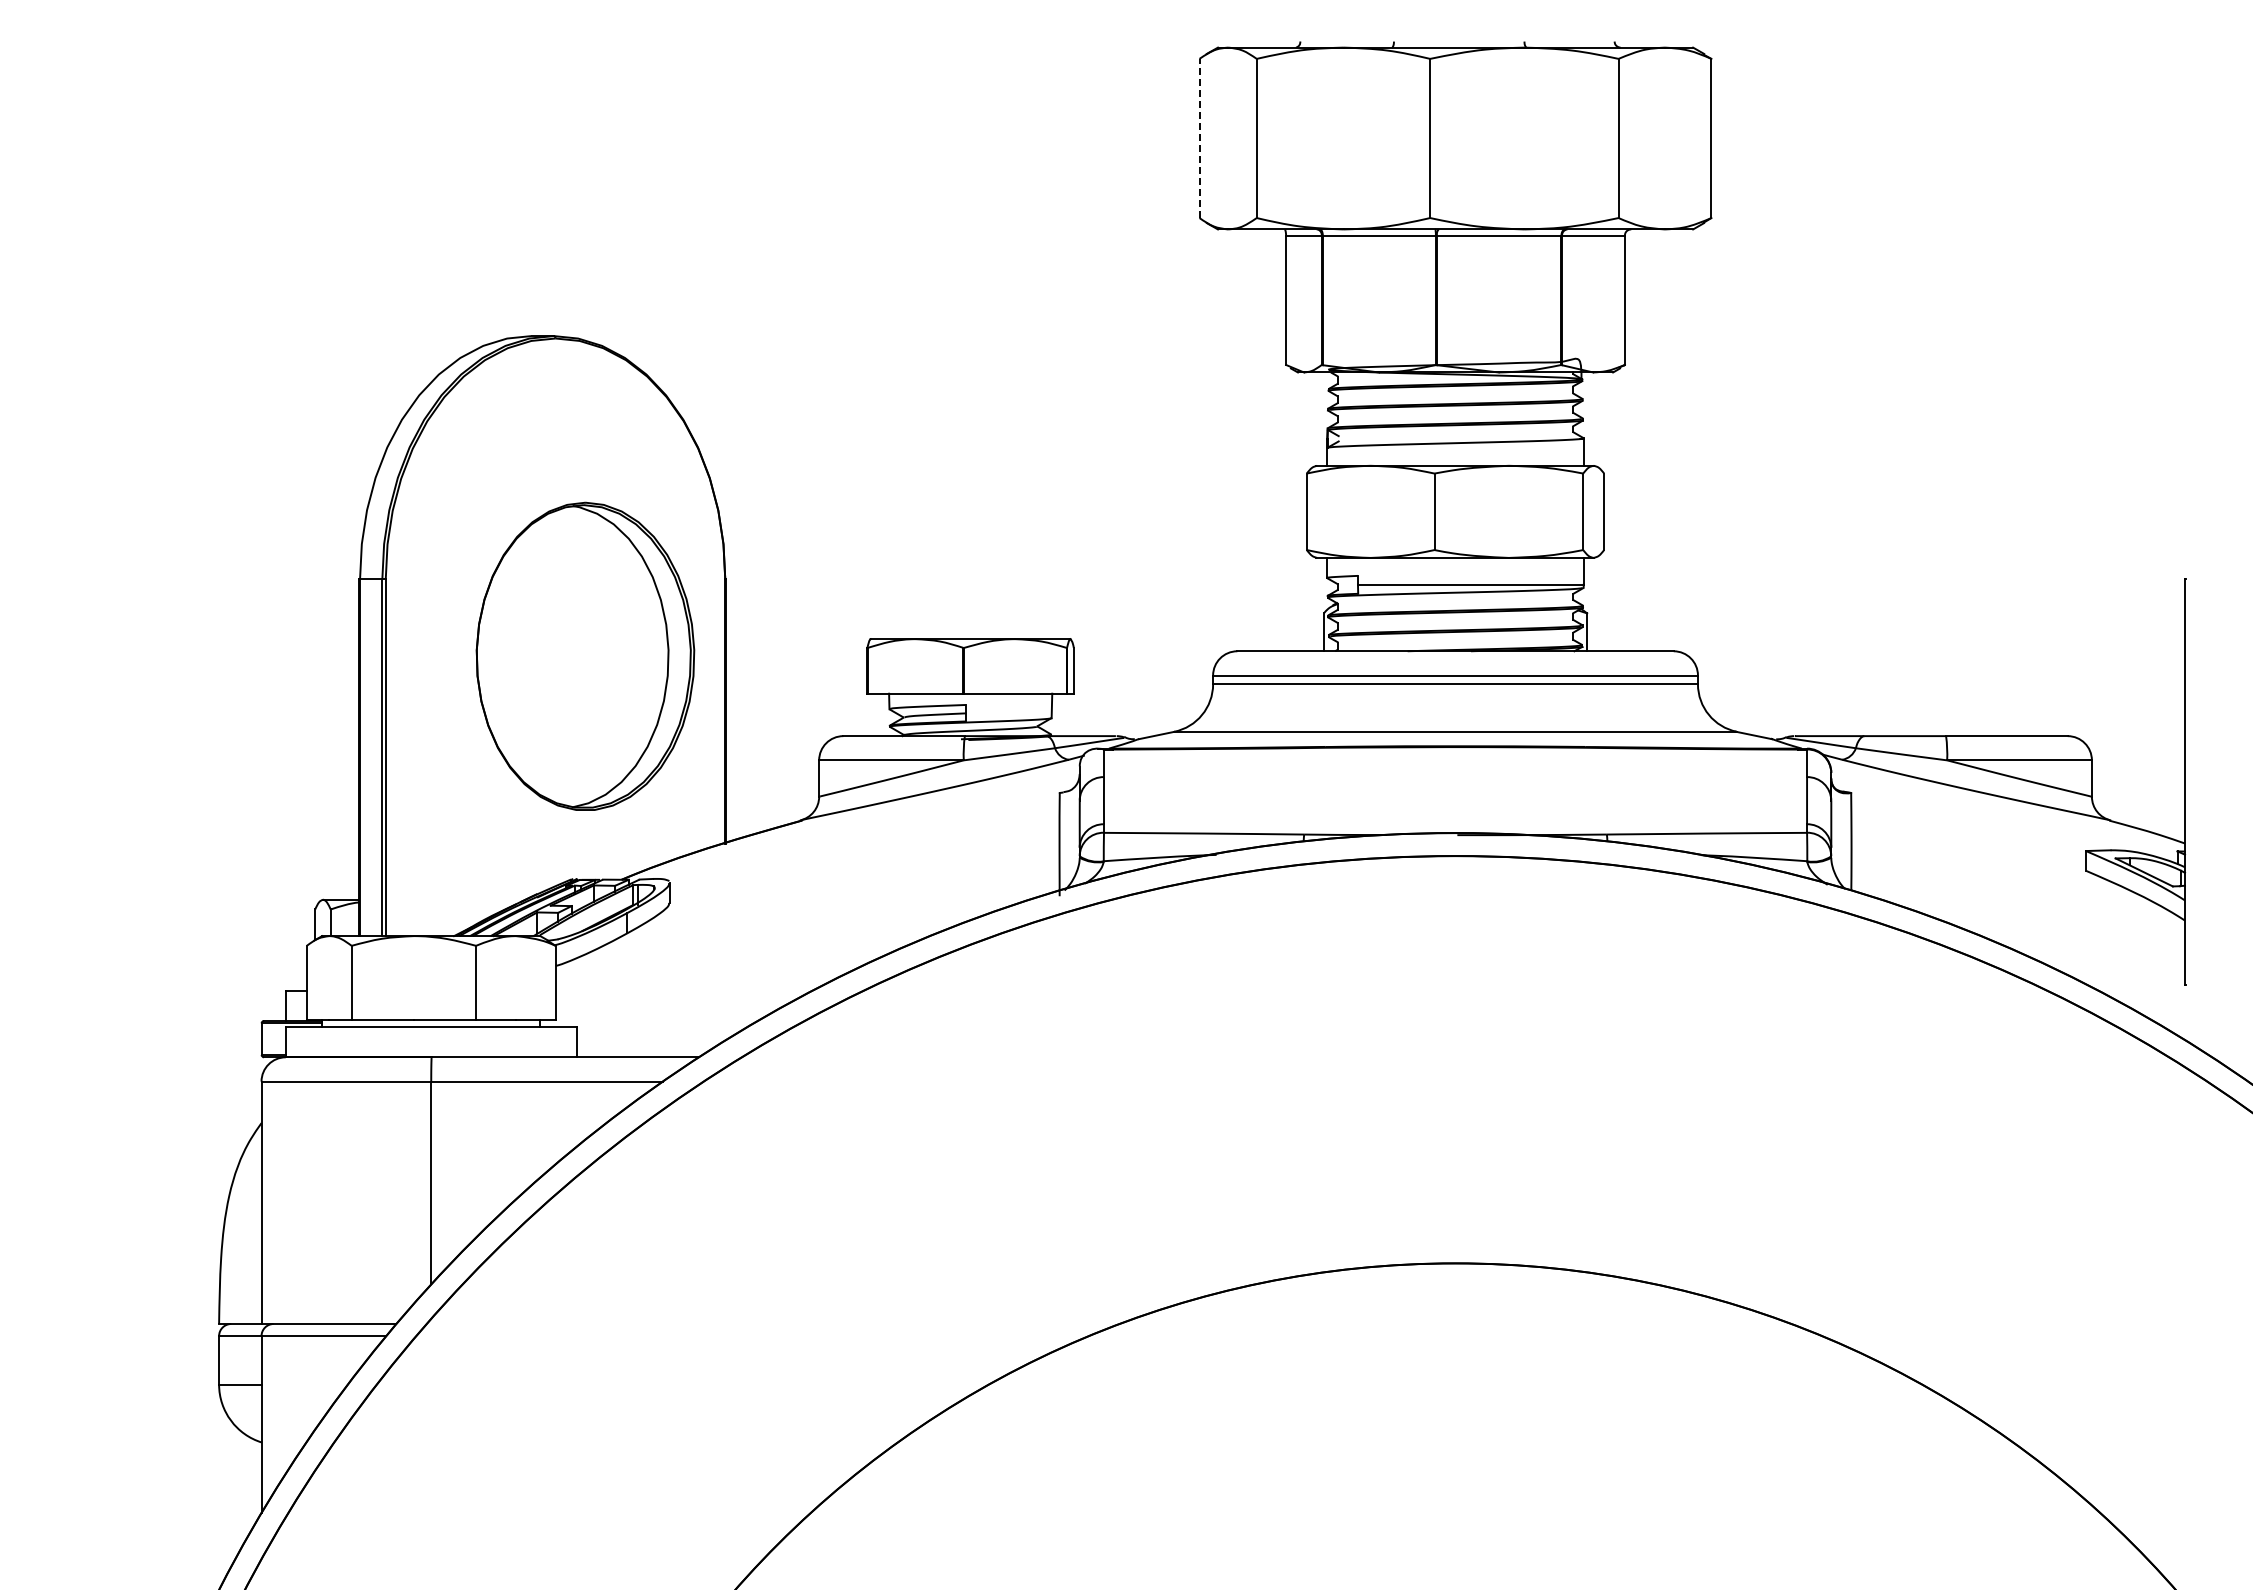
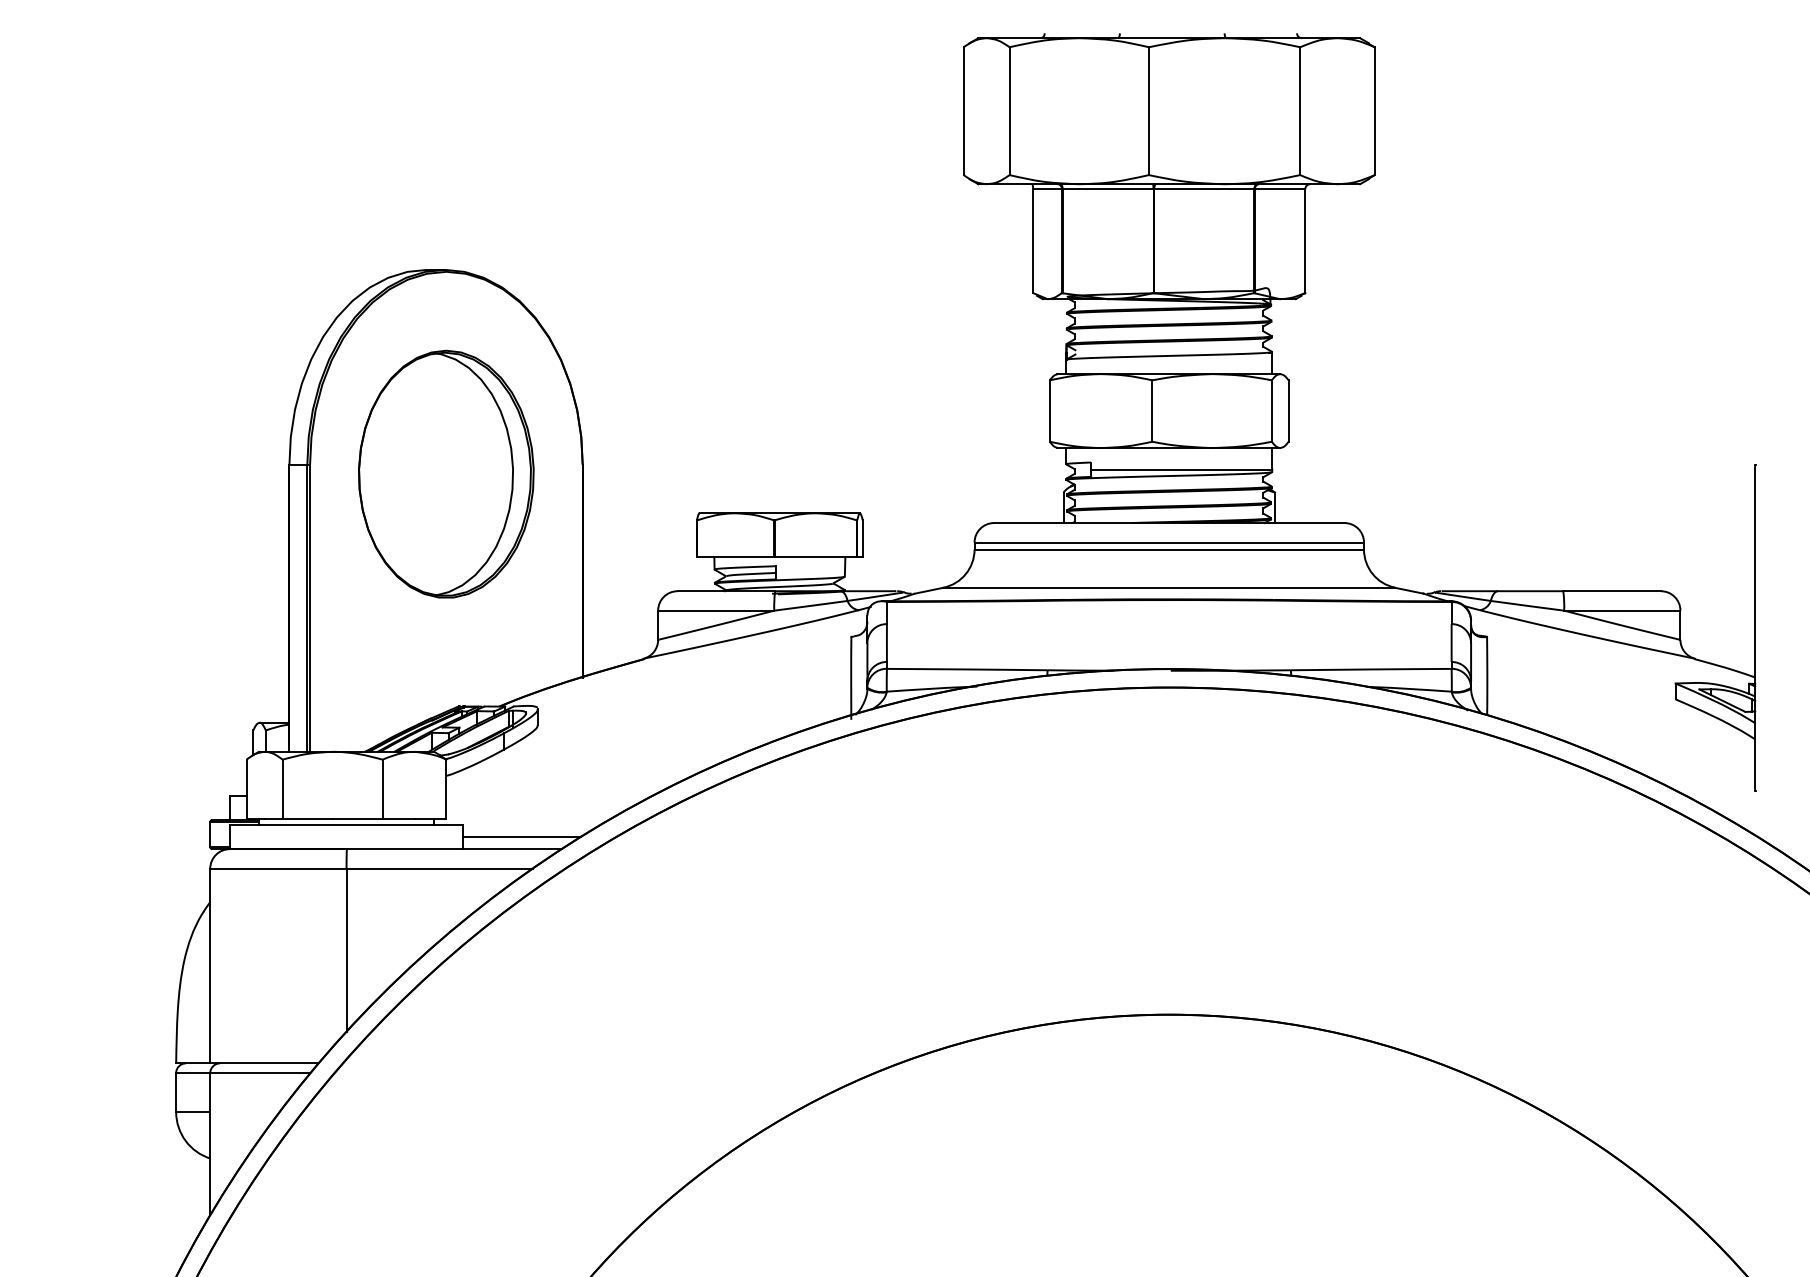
line: (1199, 138) -> (963, 111), dashed -> solid
part: (585, 655) -> (446, 473), moved
line: (649, 1041) -> (521, 836), added

